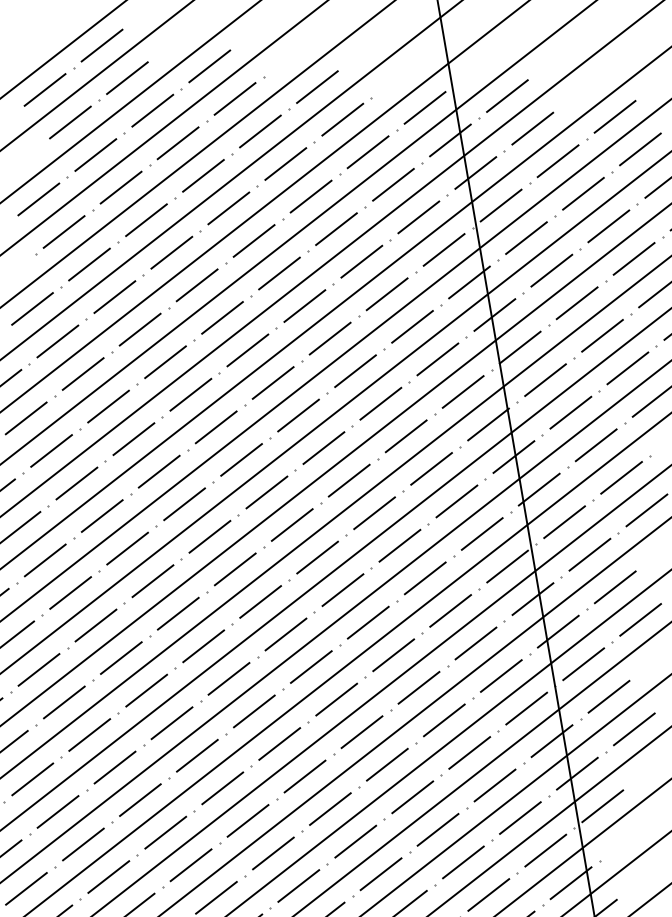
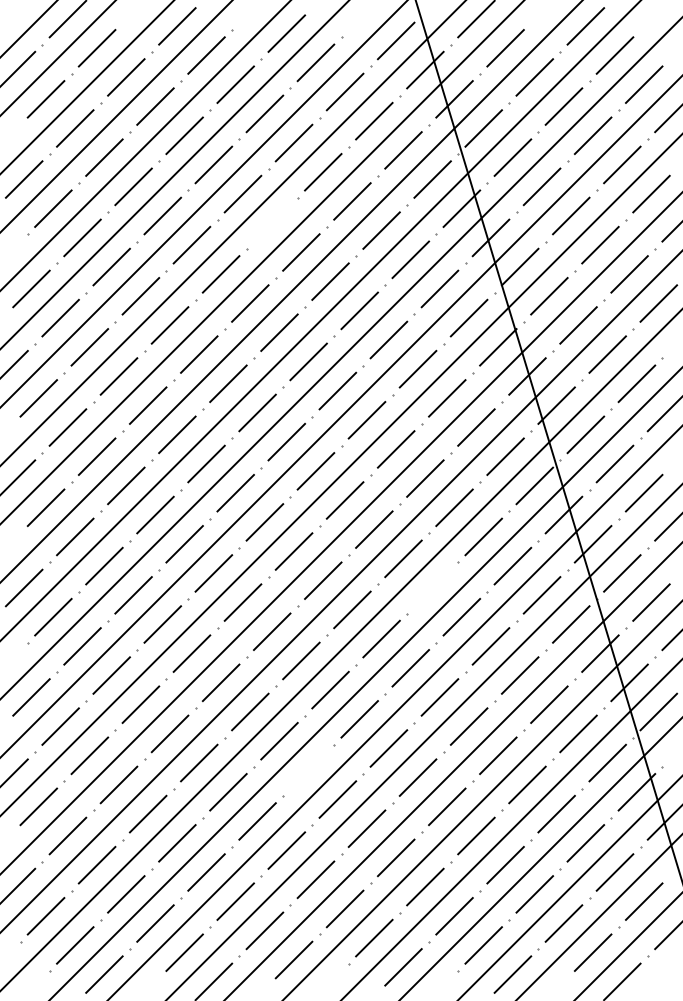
line: (278, 273) -> (271, 223), removed
line: (393, 654) -> (432, 587), removed
line: (247, 820) -> (308, 770), removed

